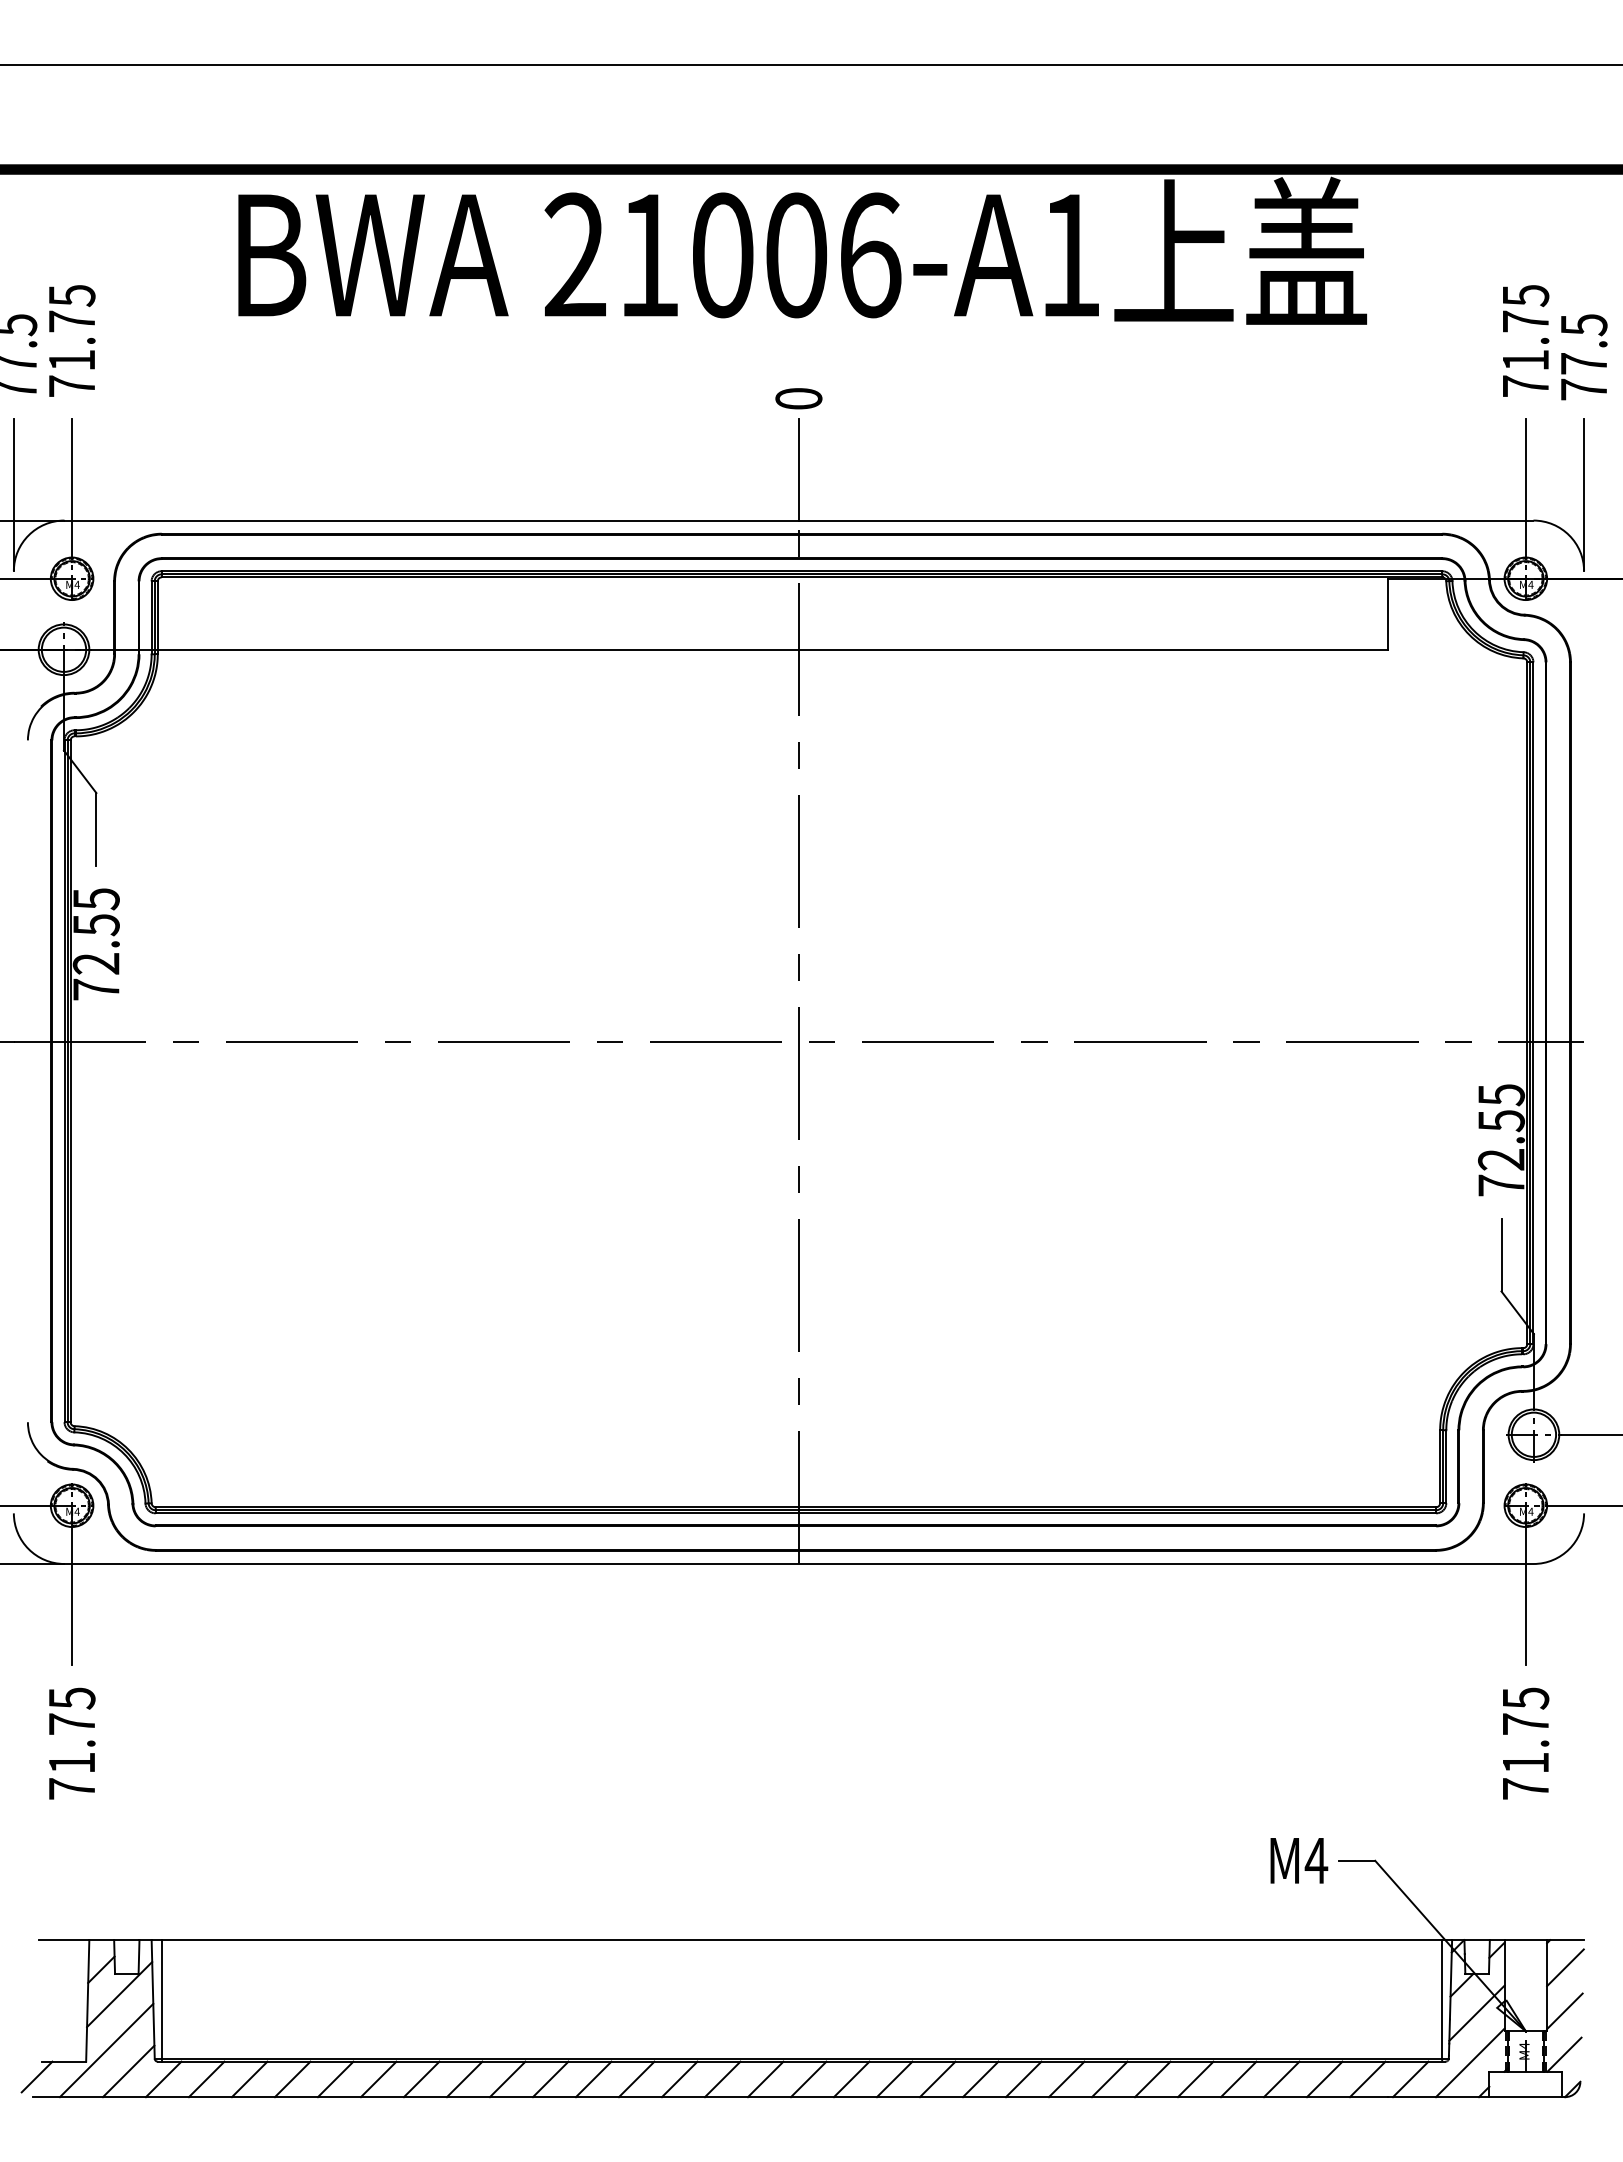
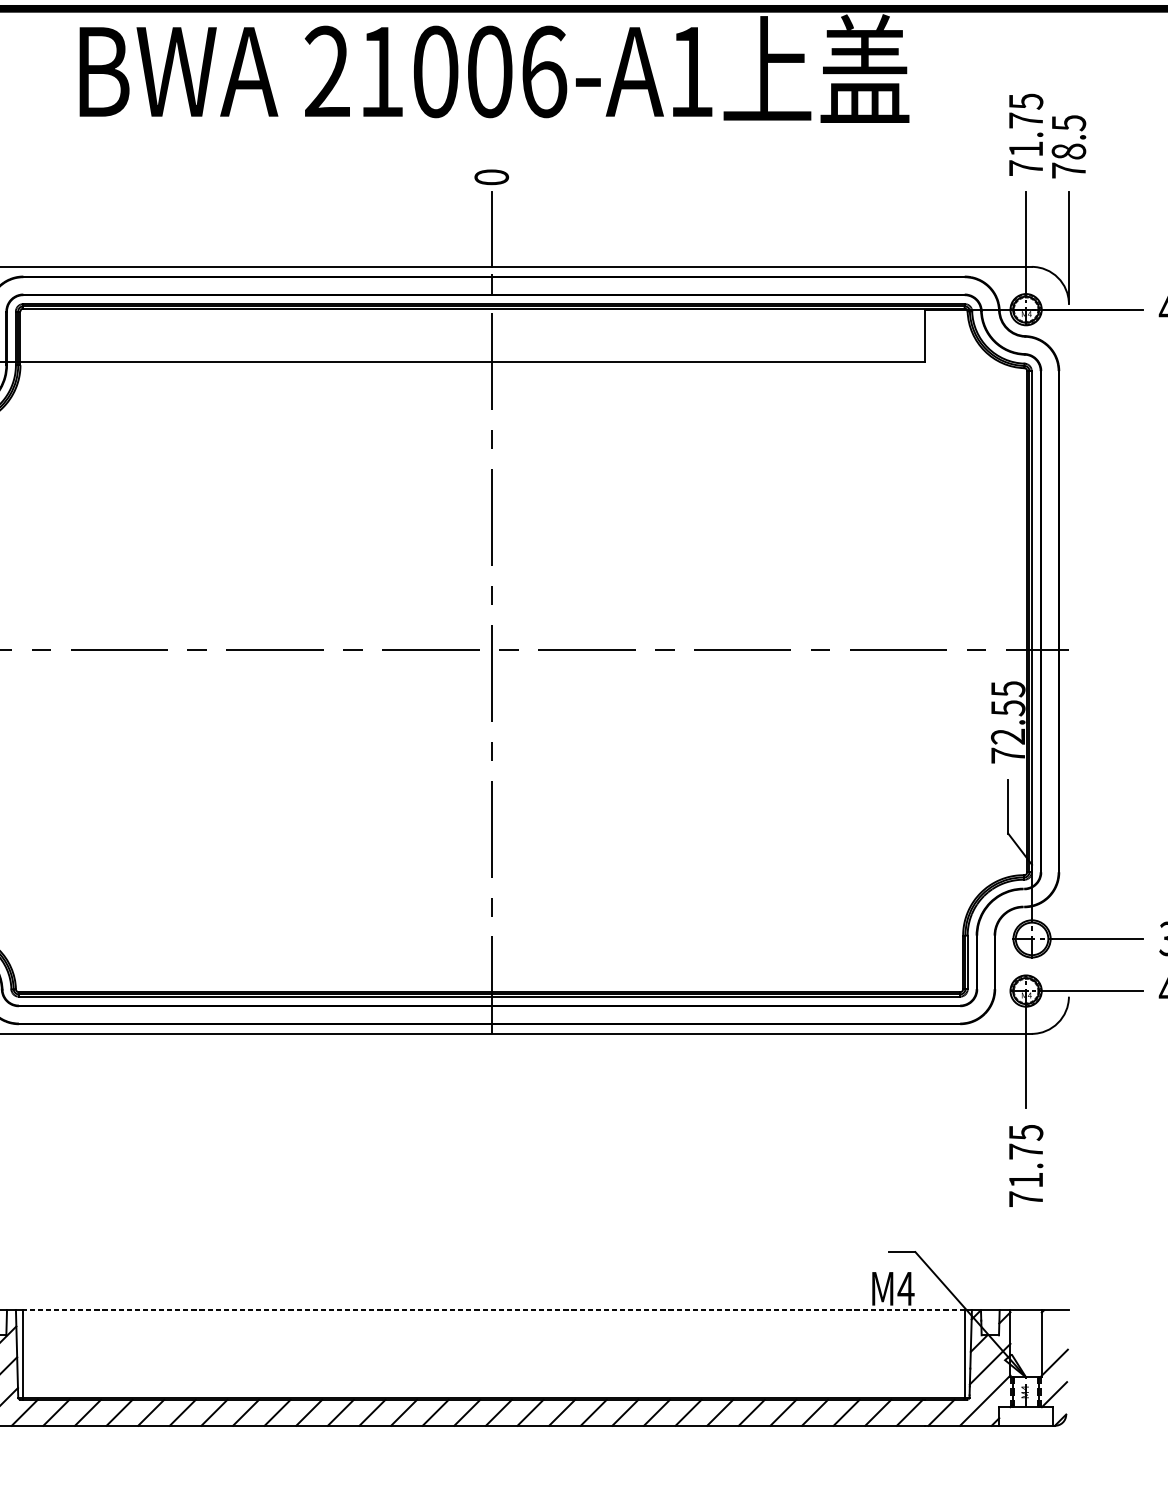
text: (1583, 363) -> (1068, 151), 77.5 -> 78.5
text: (1299, 1860) -> (893, 1288), moved
line: (801, 1940) -> (493, 1310), solid -> dashed
line: (1565, 1967) -> (1055, 1330), removed

